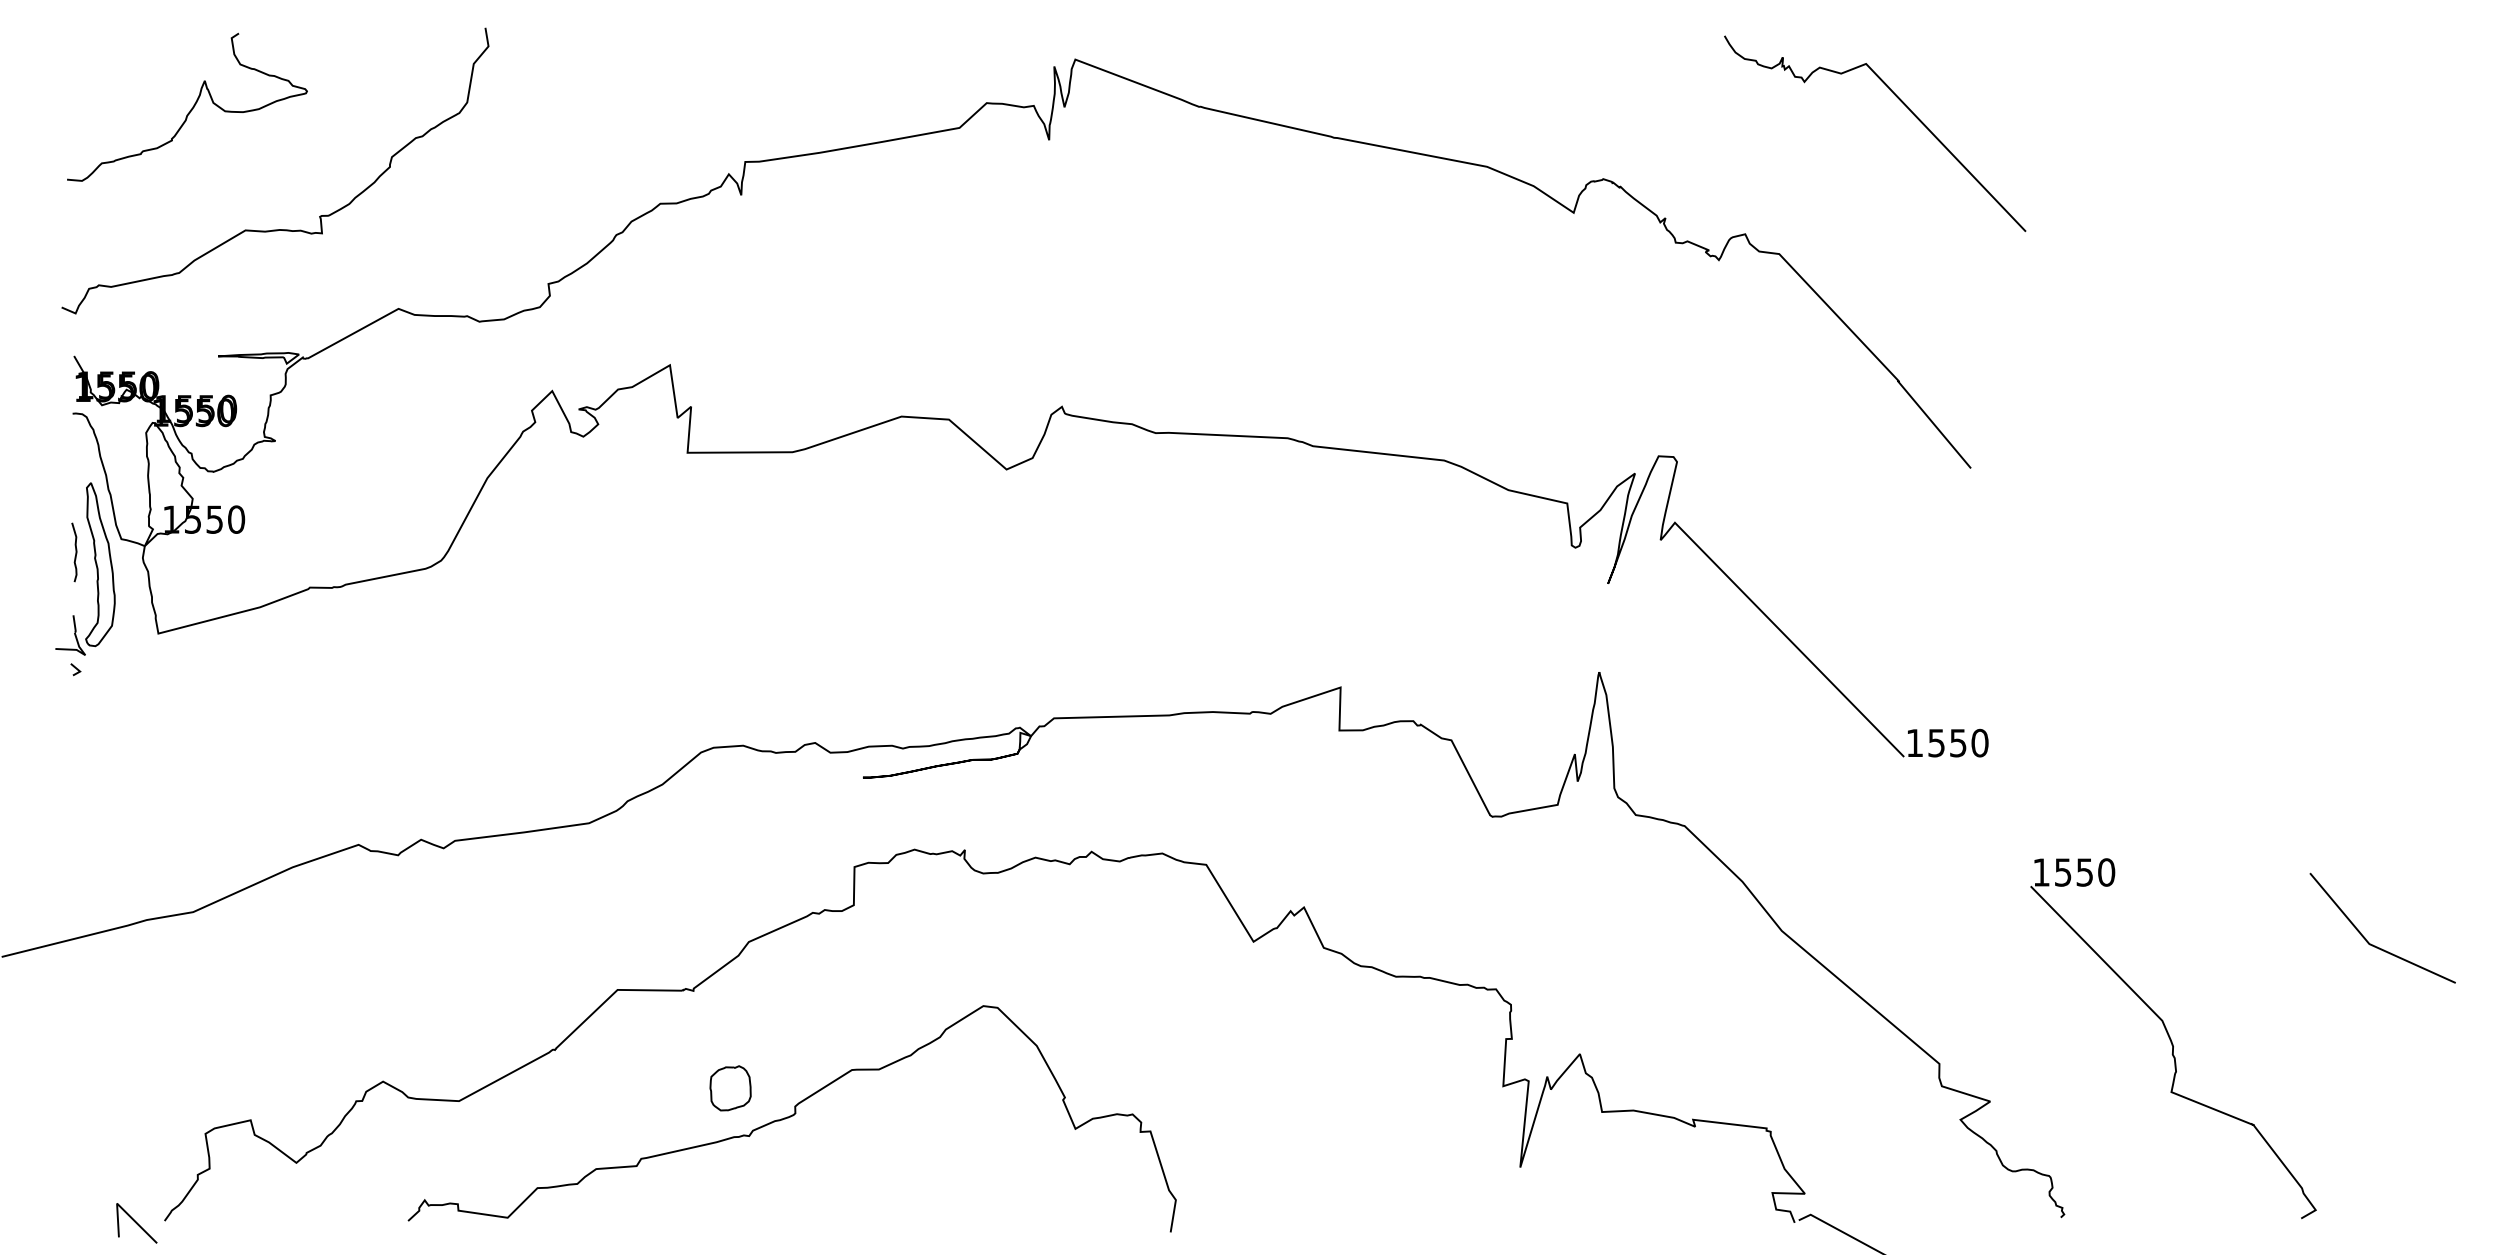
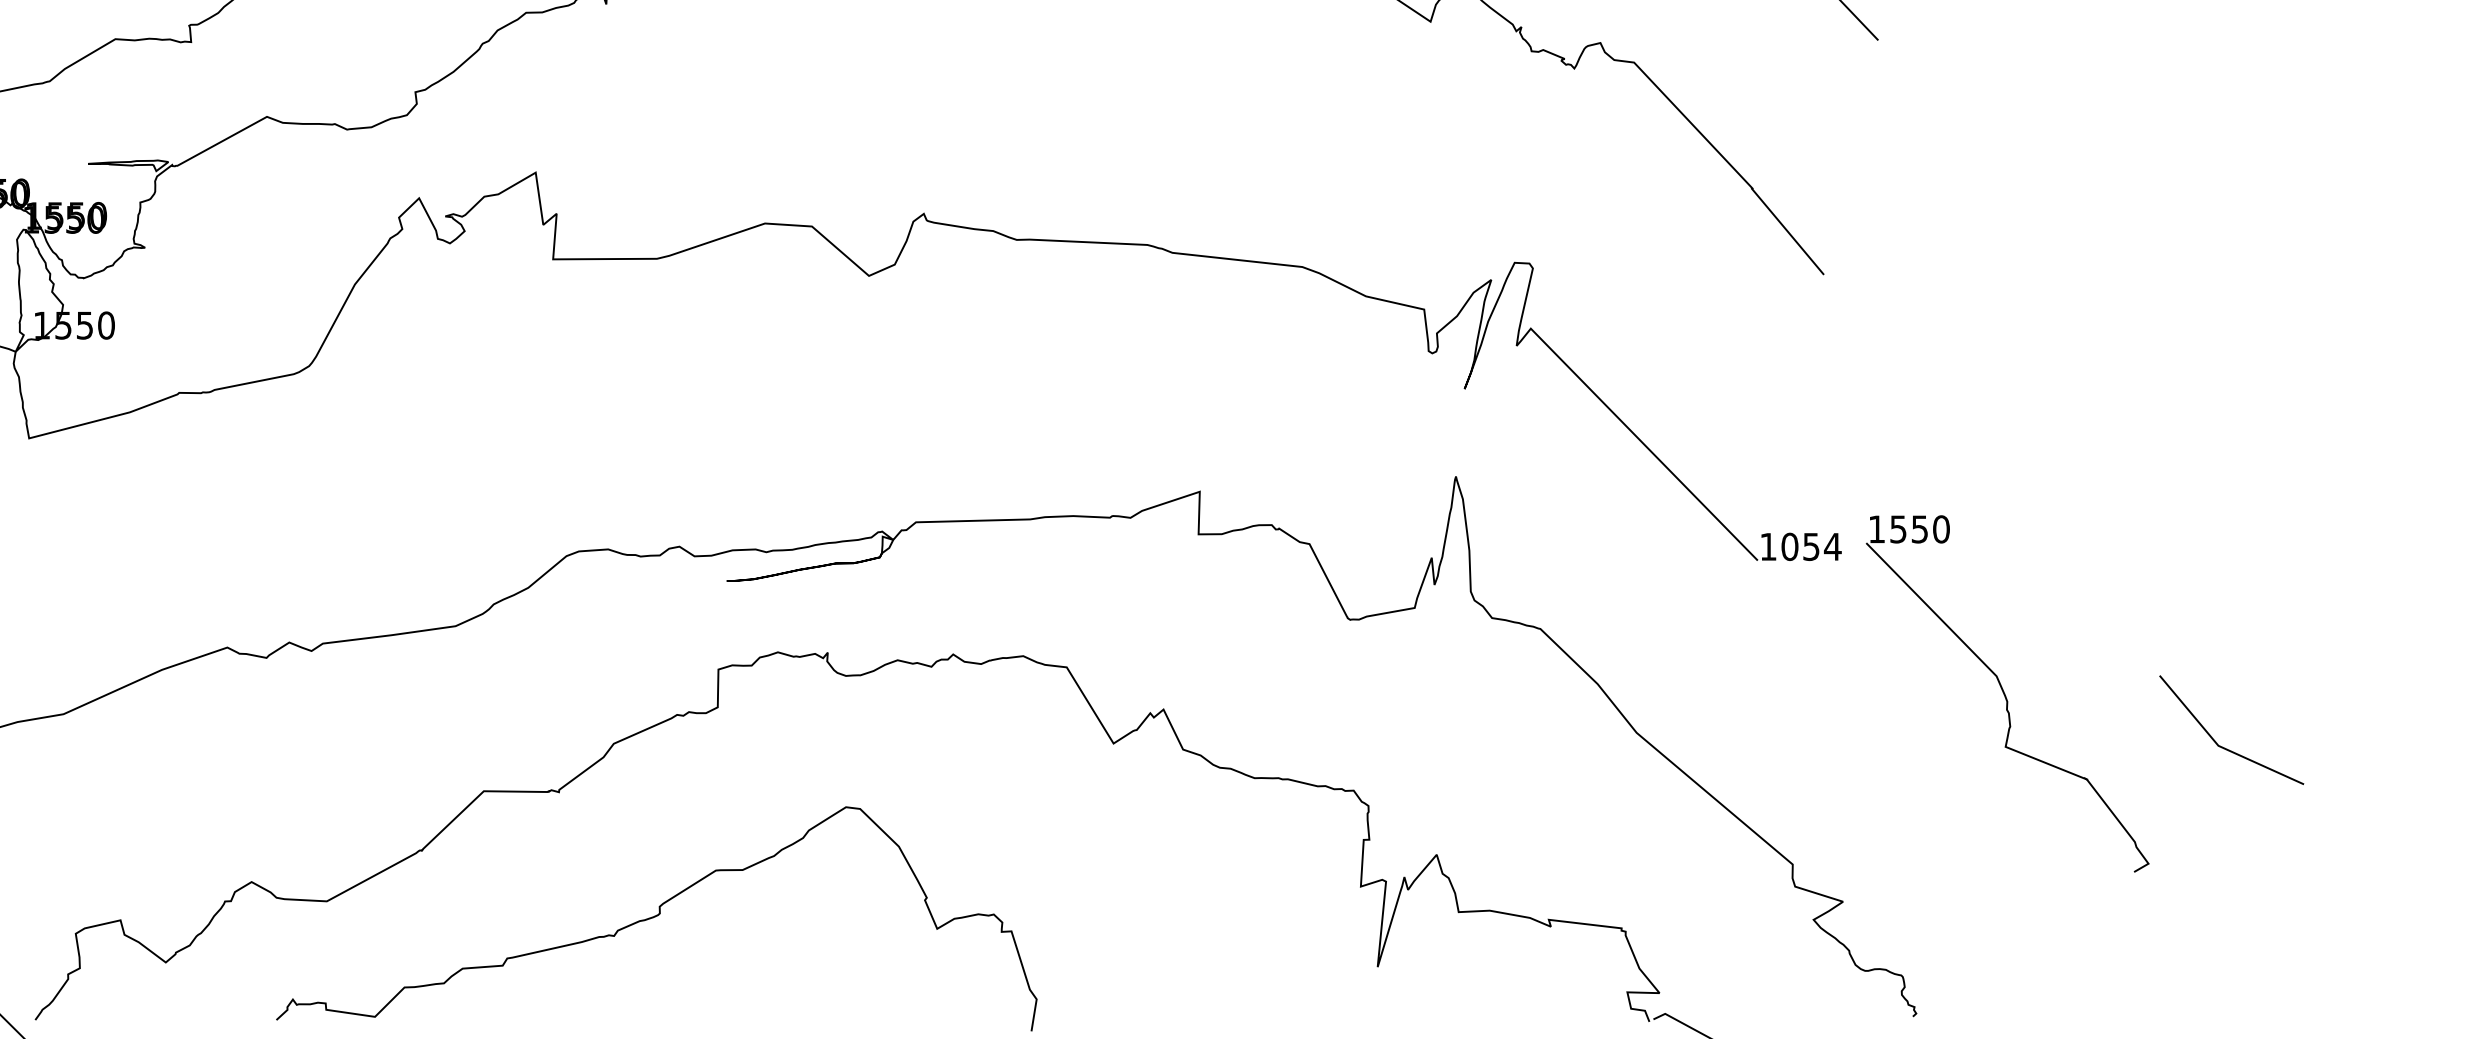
text: (1958, 742) -> (1811, 546), 1550 -> 1054
part: (2173, 1038) -> (2007, 693), moved
part: (730, 1088) -> (595, 888), removed

